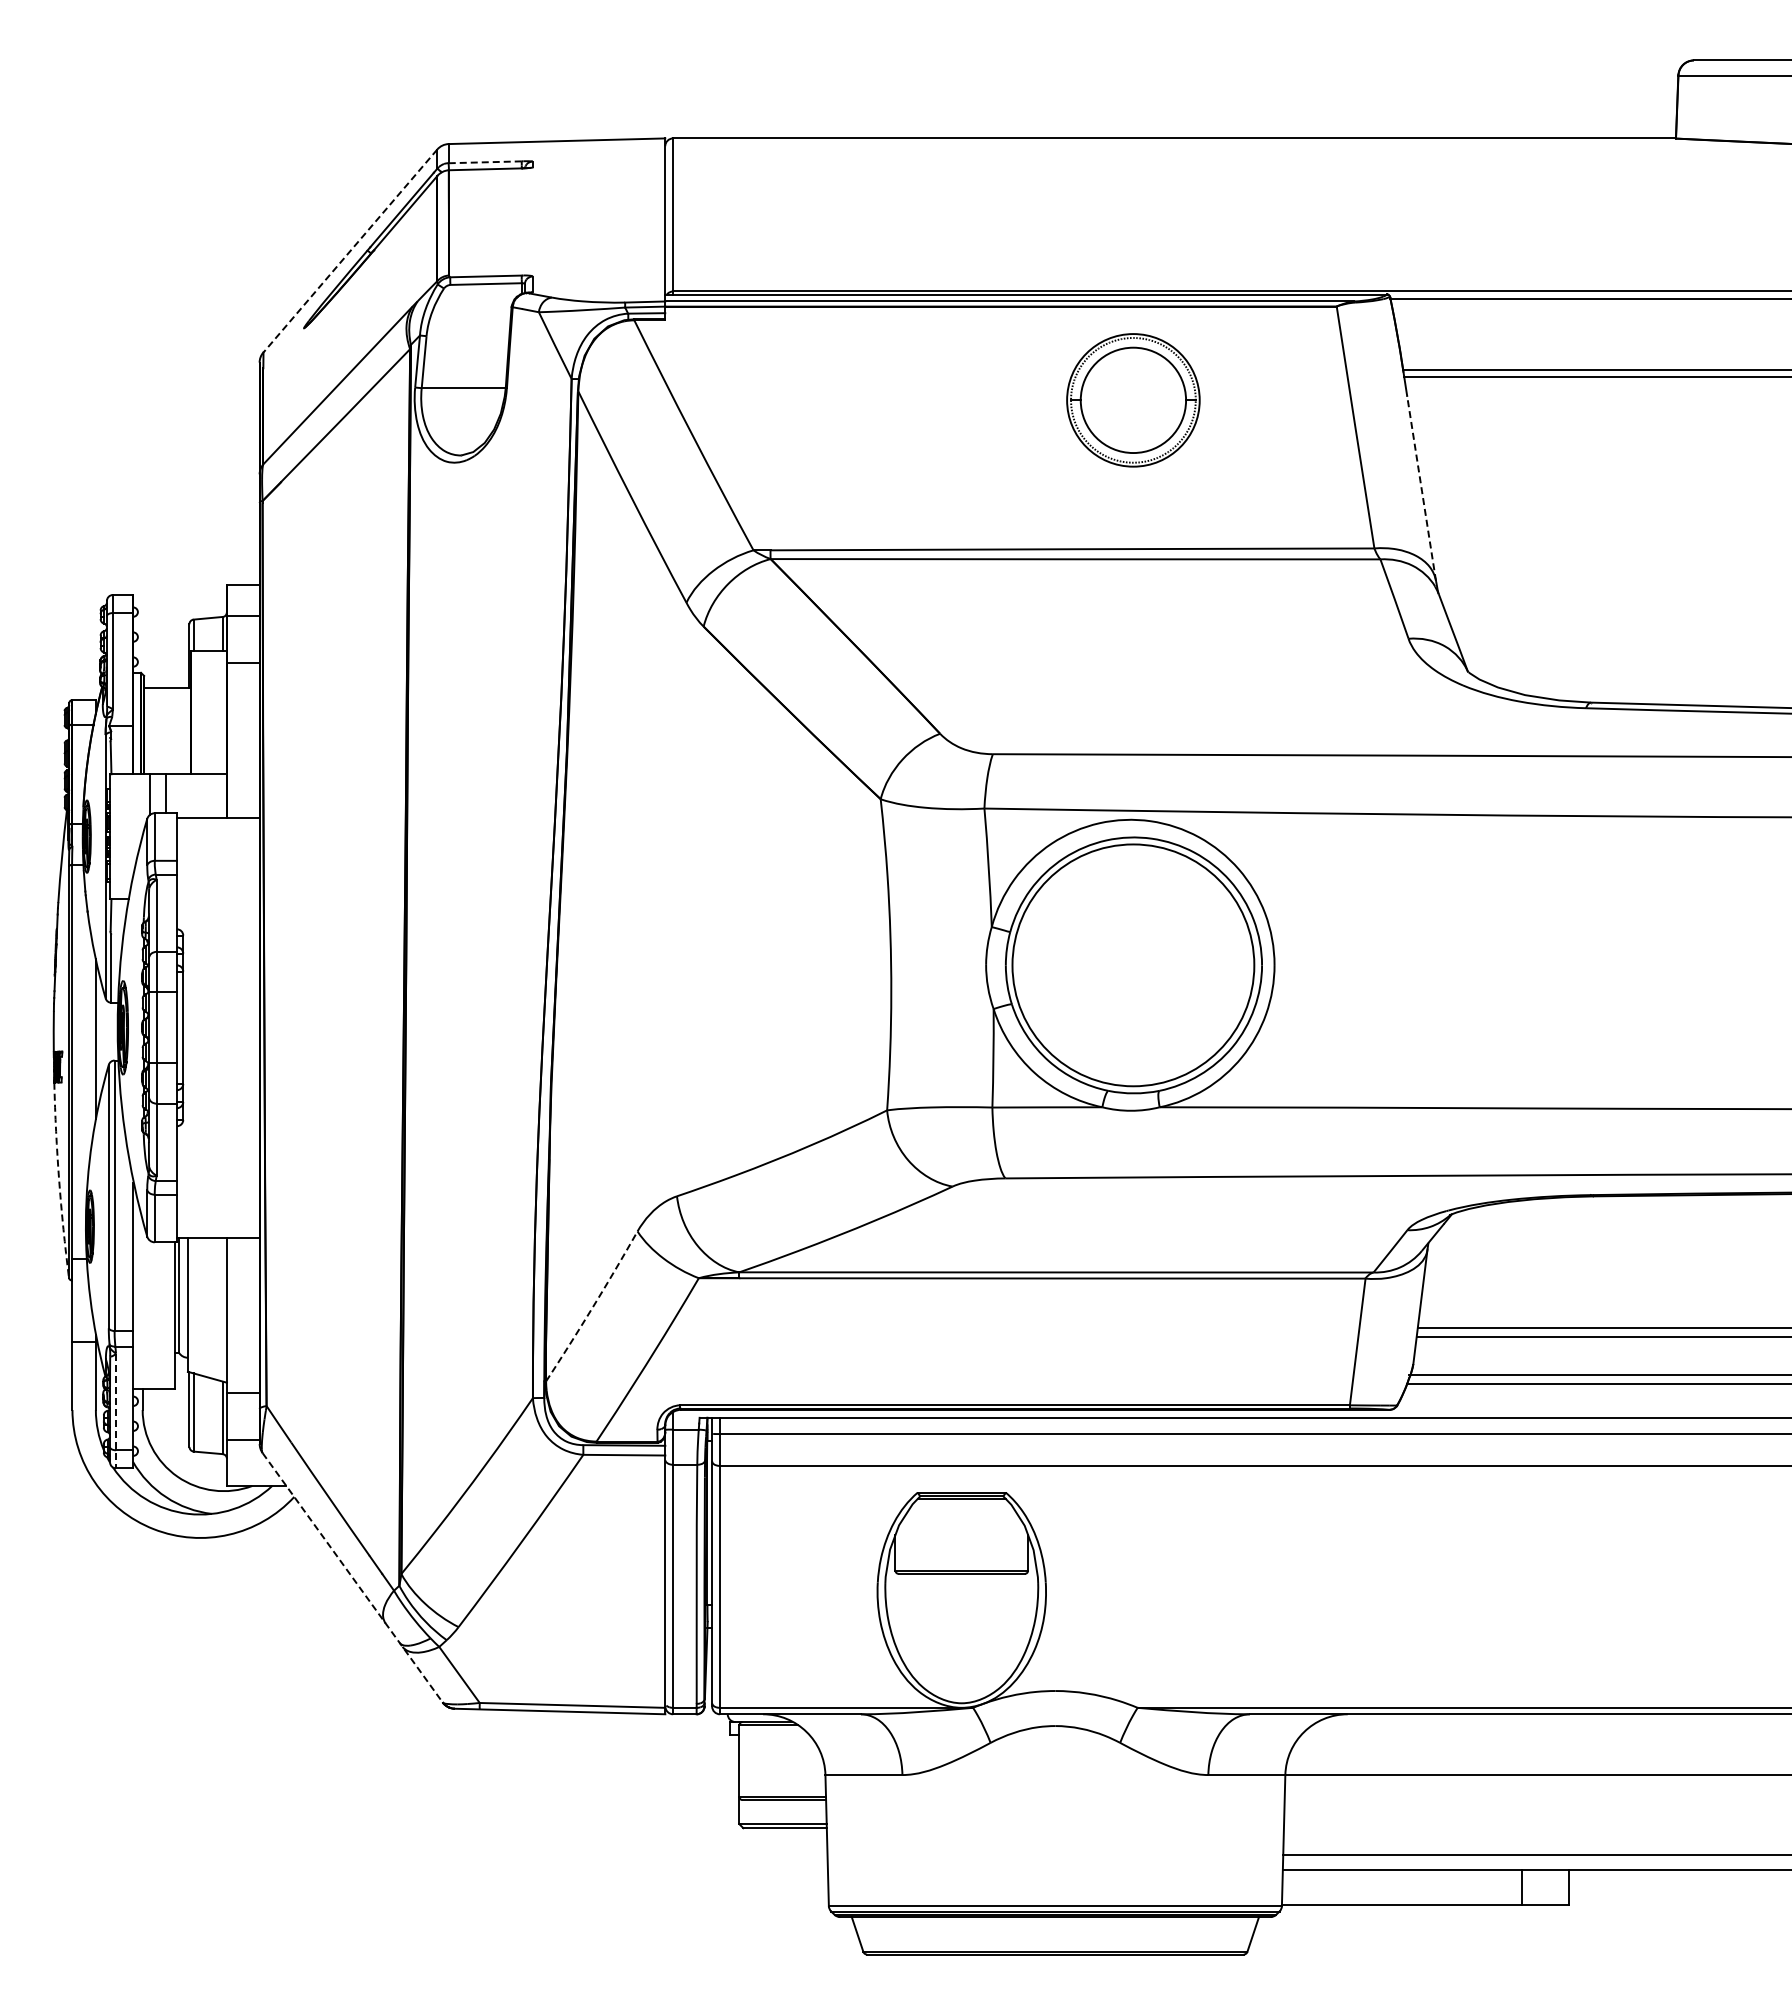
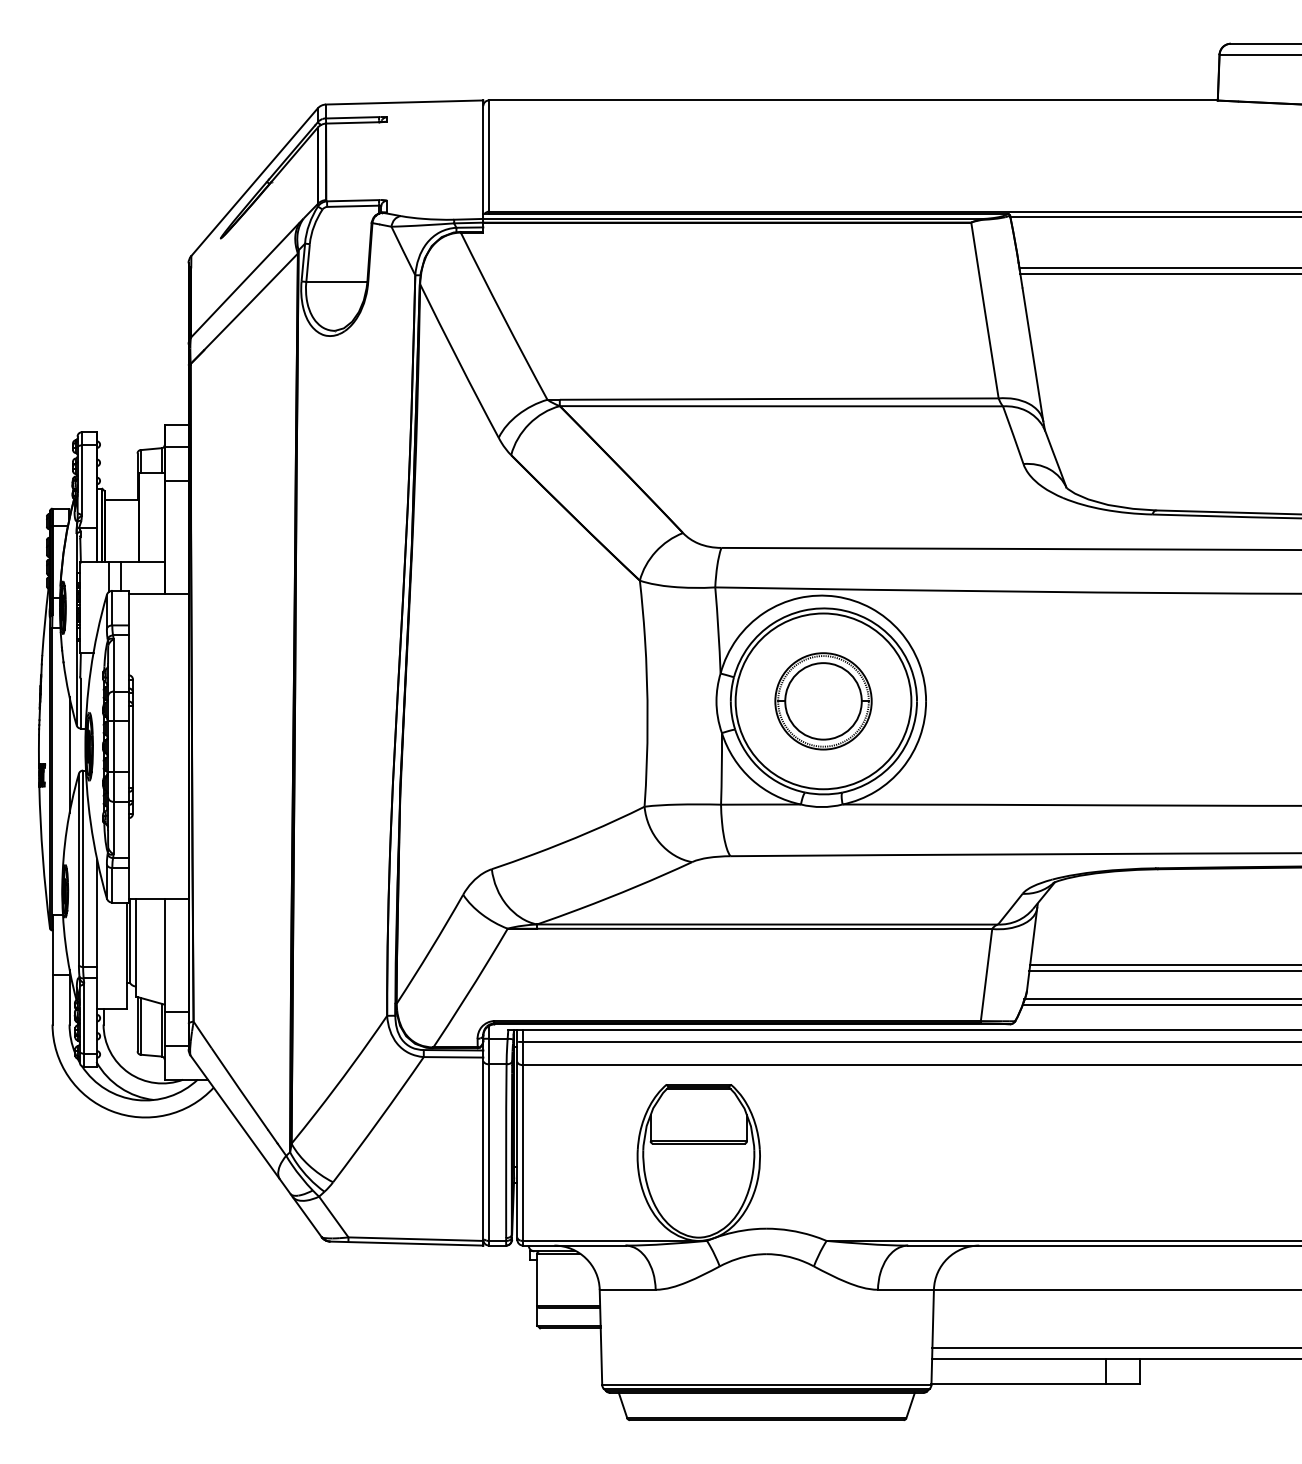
line: (484, 162) -> (351, 117), dashed -> solid
line: (350, 251) -> (254, 182), dashed -> solid
part: (1133, 400) -> (823, 701), moved
line: (1421, 489) -> (1032, 355), dashed -> solid
arc: (59, 1180) -> (43, 857), dashed -> solid
arc: (592, 1307) -> (430, 950), dashed -> solid
line: (116, 1411) -> (84, 1025), dashed -> solid
line: (352, 1577) -> (256, 1146), dashed -> solid

